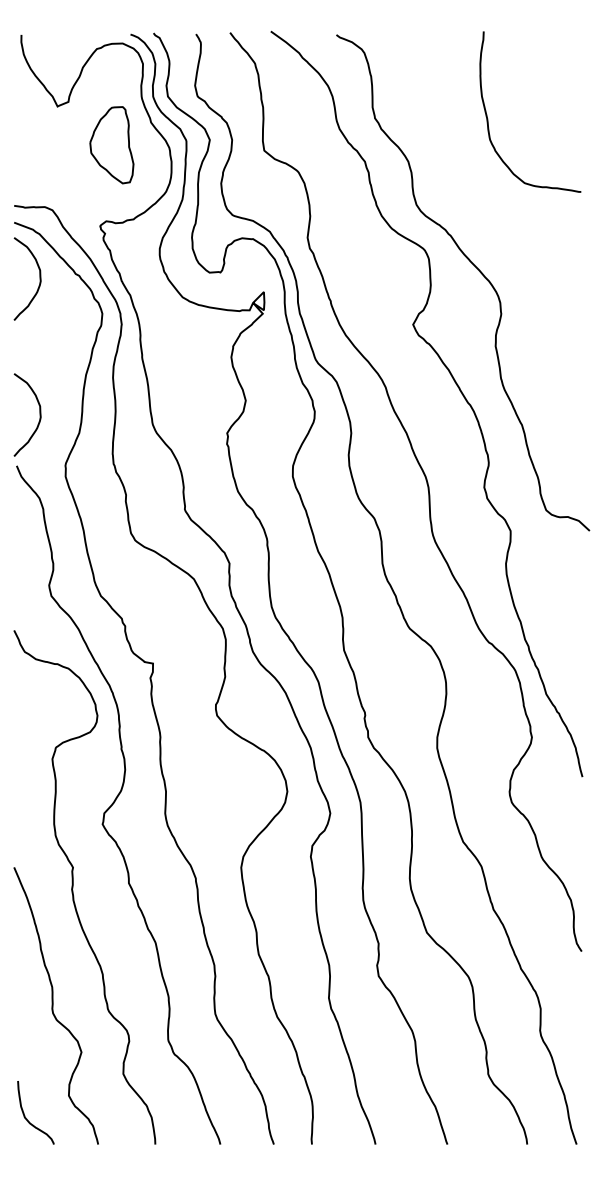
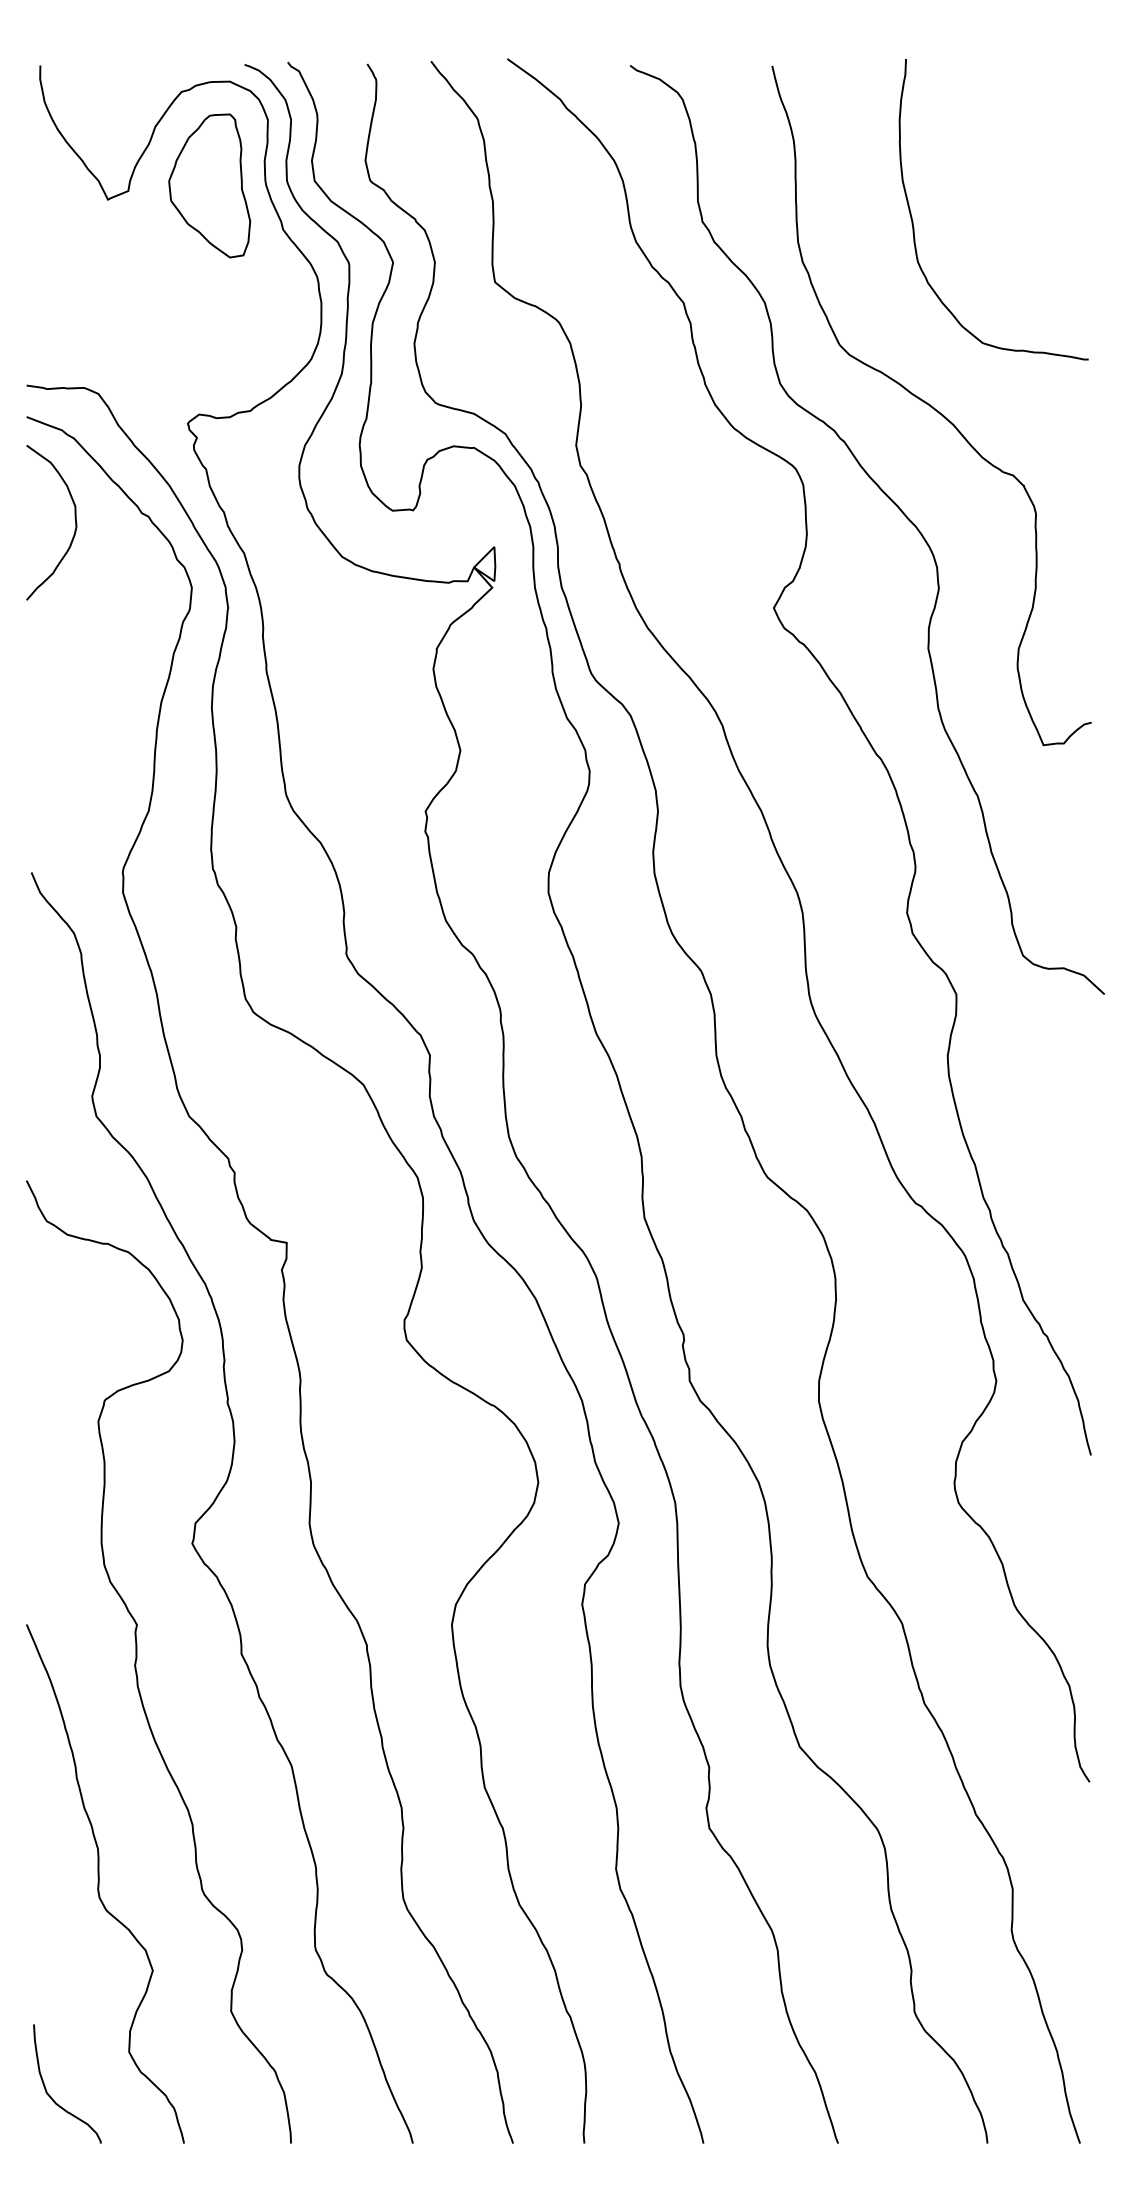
part: (111, 145) -> (208, 186), moved
curve: (496, 216) -> (929, 405), added
curve: (39, 414) -> (74, 776), removed

